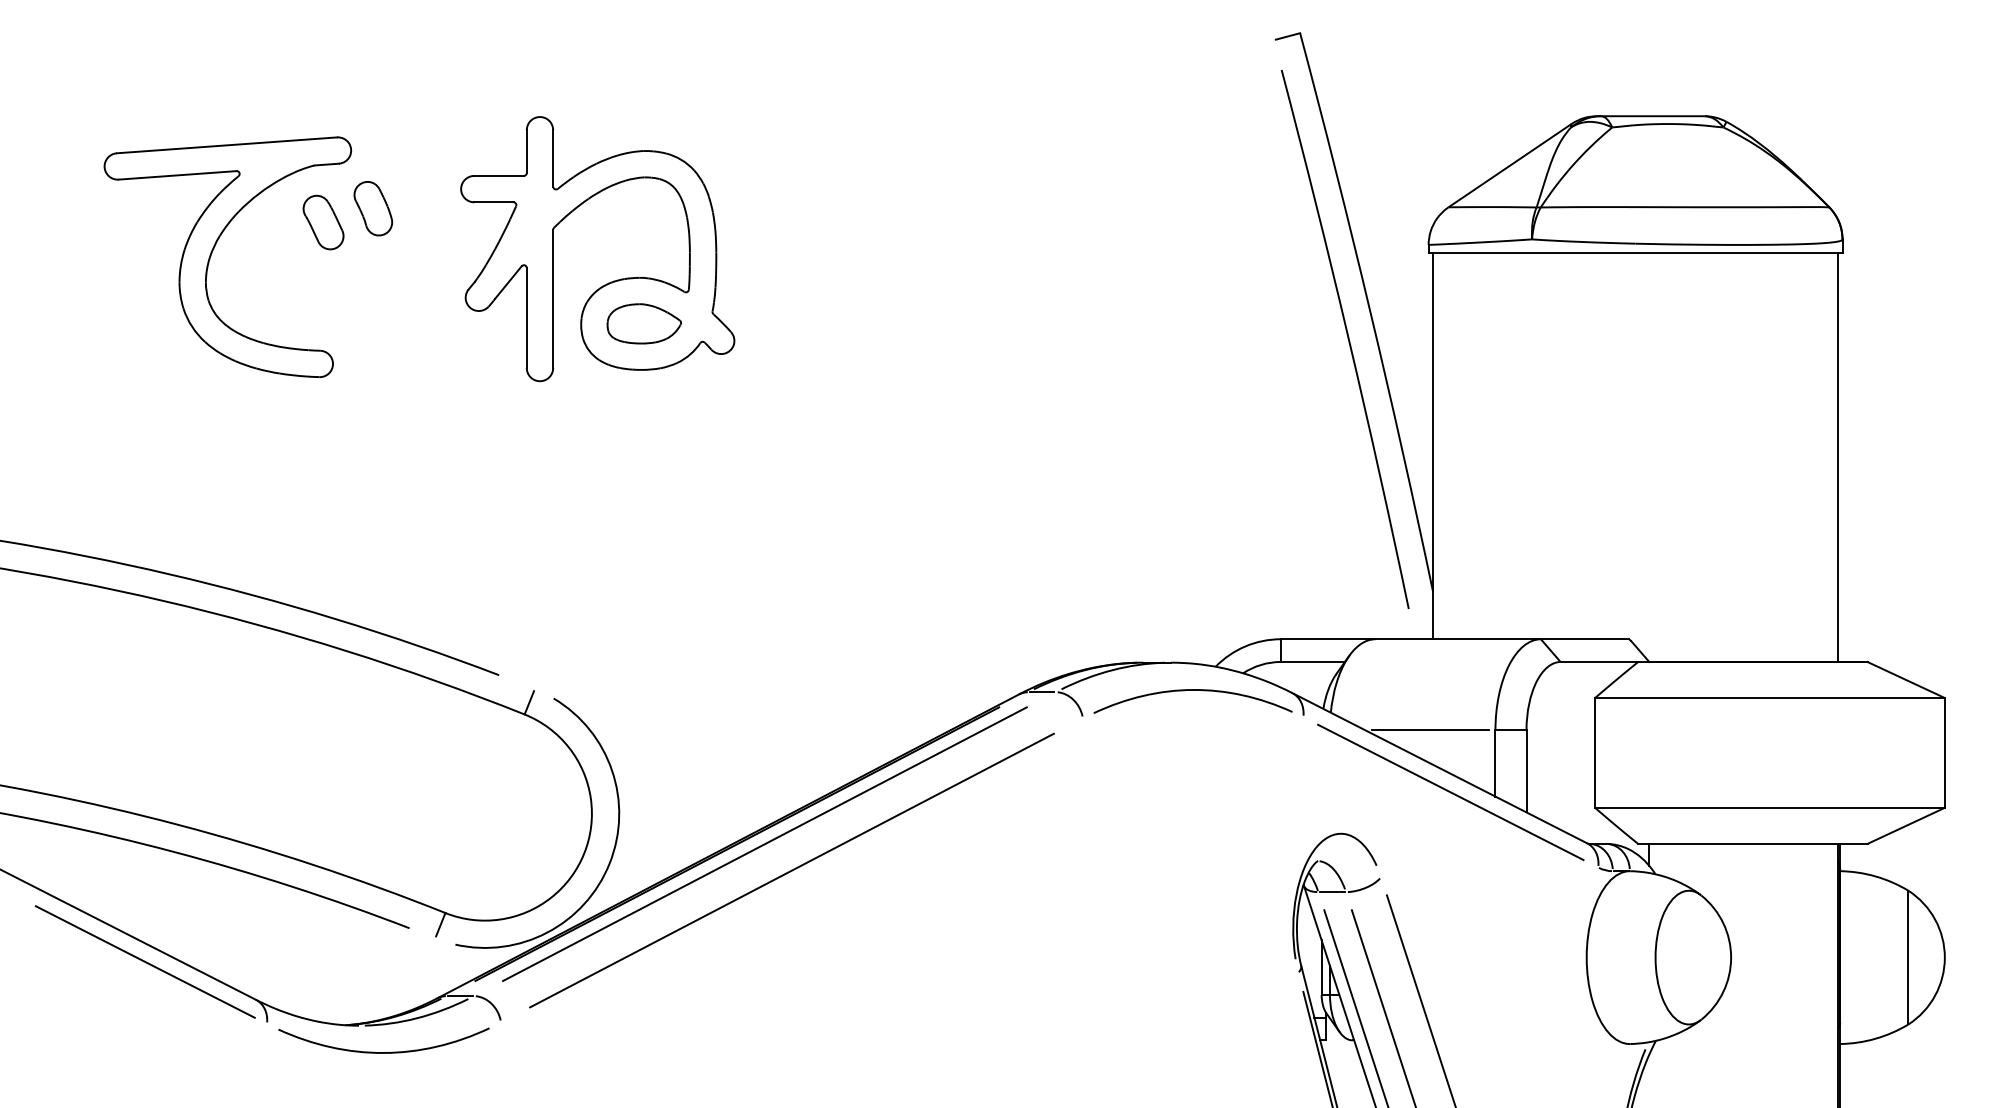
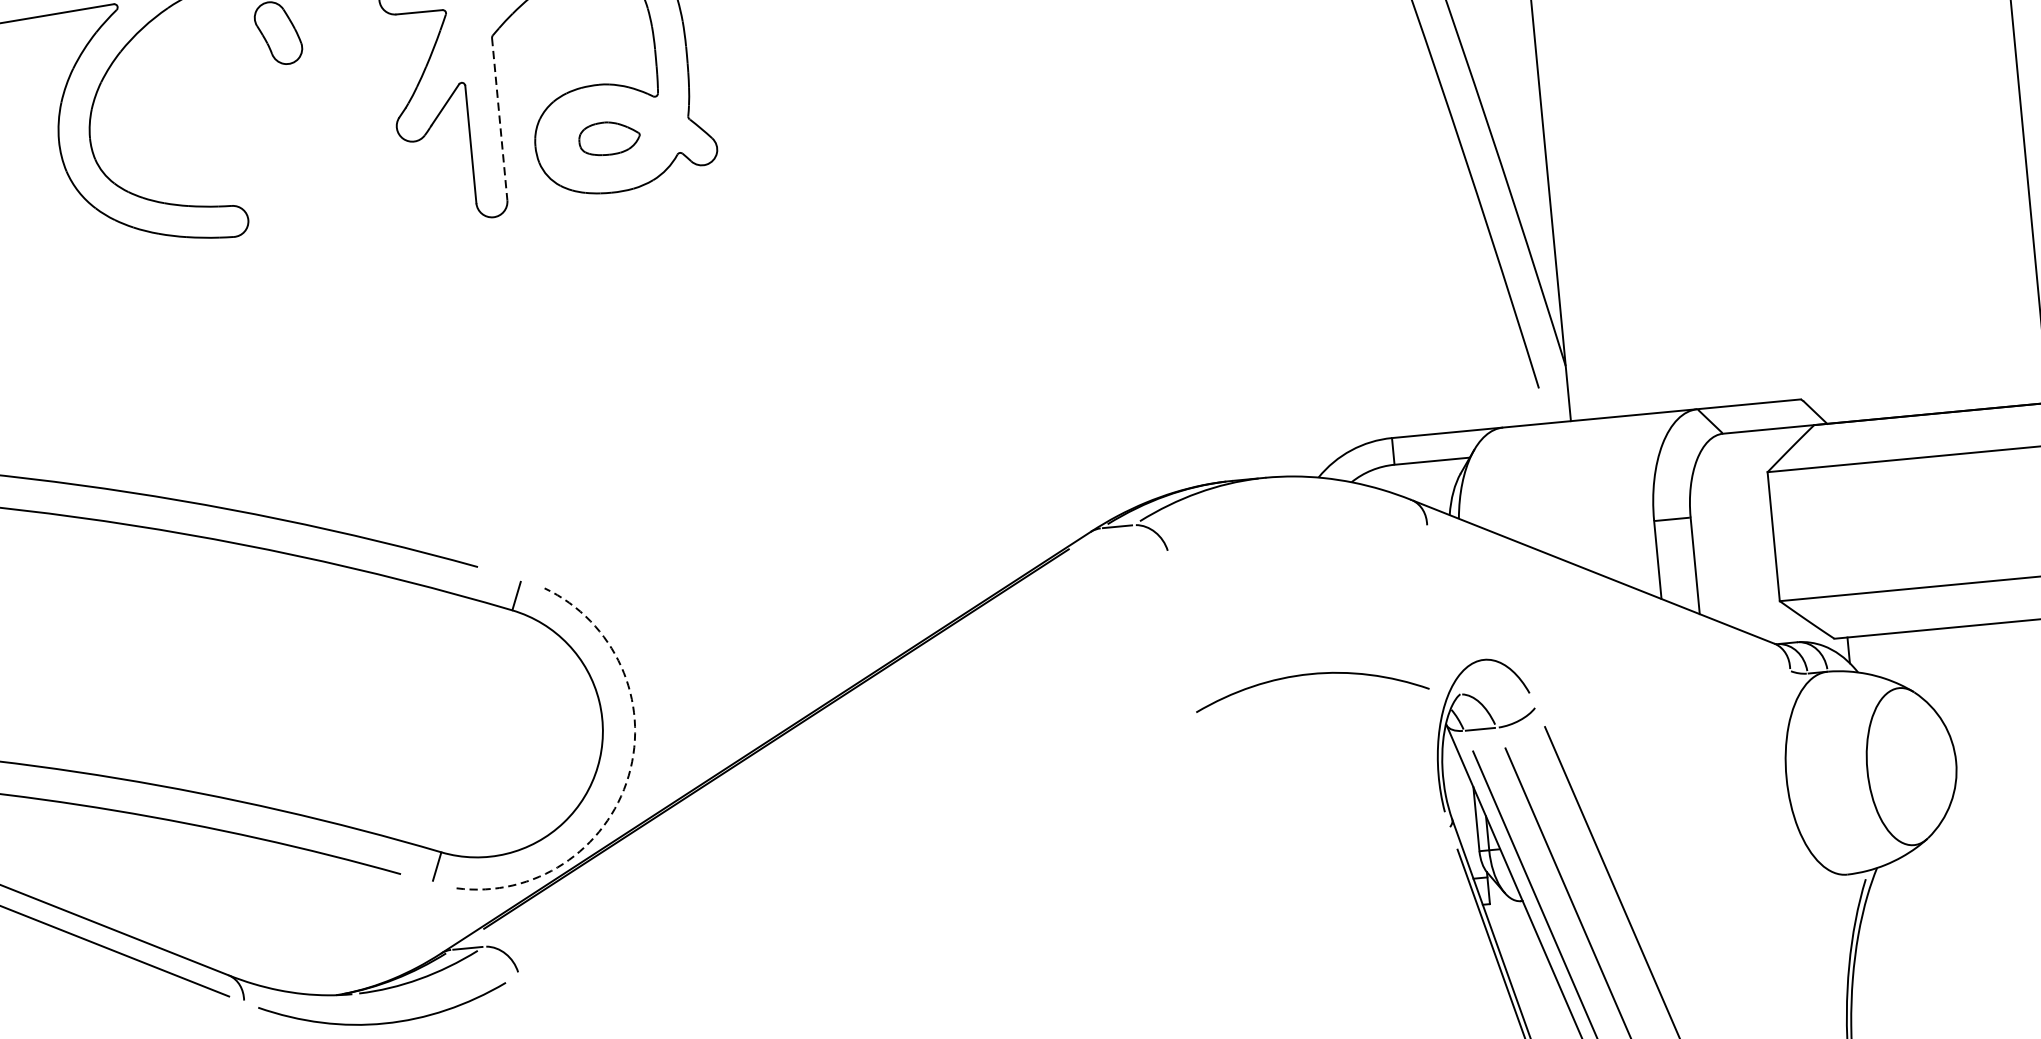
part: (323, 222) -> (221, 54), removed
line: (553, 299) -> (500, 119), solid -> dashed
part: (644, 323) -> (609, 137), size x0.7
curve: (1192, 690) -> (1309, 674), moved
line: (1429, 730) -> (1576, 528), removed
line: (1450, 792) -> (1608, 599), removed
line: (764, 844) -> (808, 736), removed
arc: (609, 863) -> (628, 775), solid -> dashed
line: (791, 870) -> (843, 763), removed

